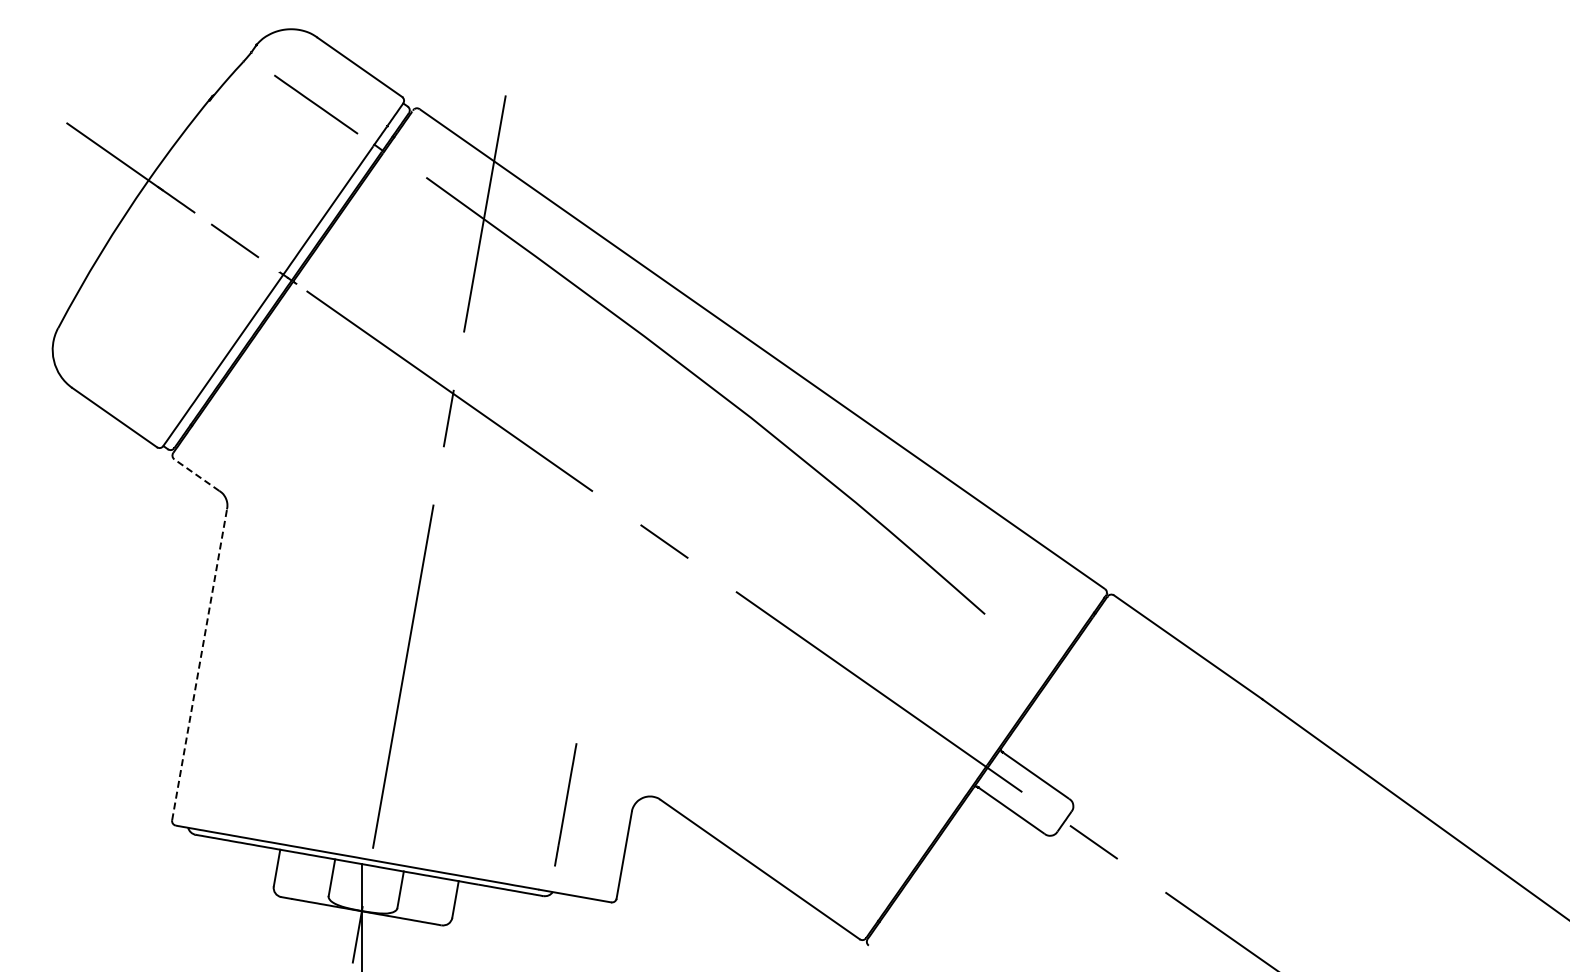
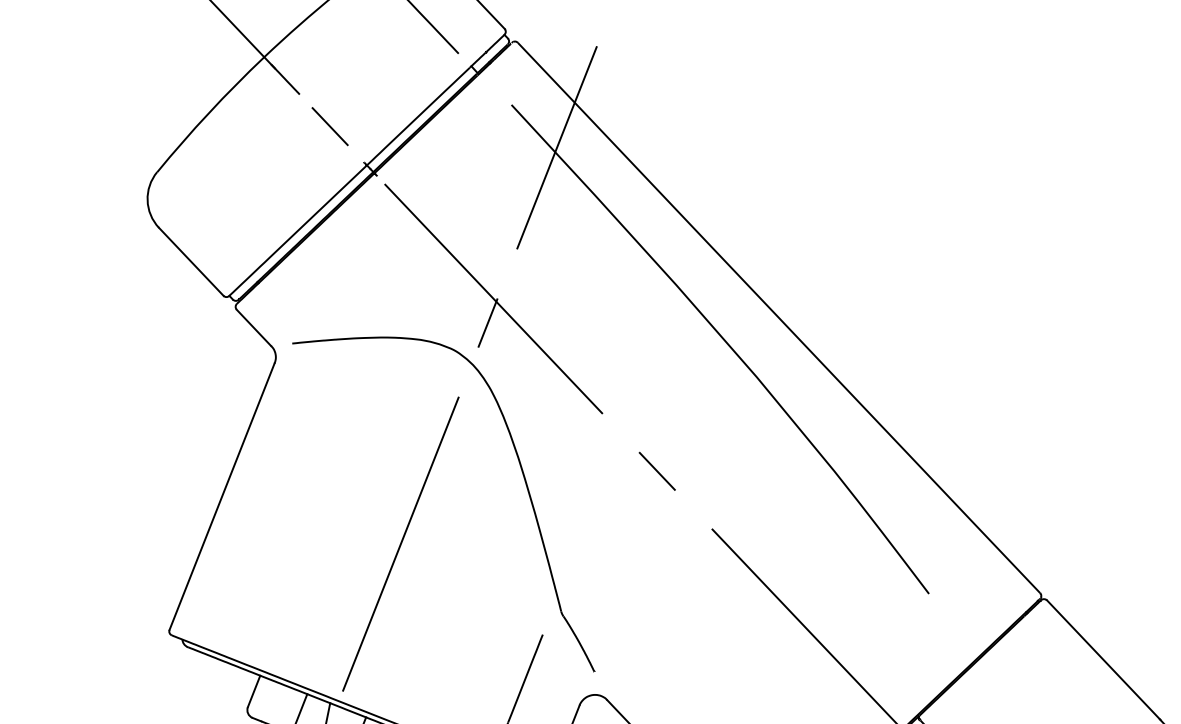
line: (196, 474) -> (253, 327), dashed -> solid
part: (516, 569) -> (520, 469), added
line: (199, 664) -> (222, 496), dashed -> solid

